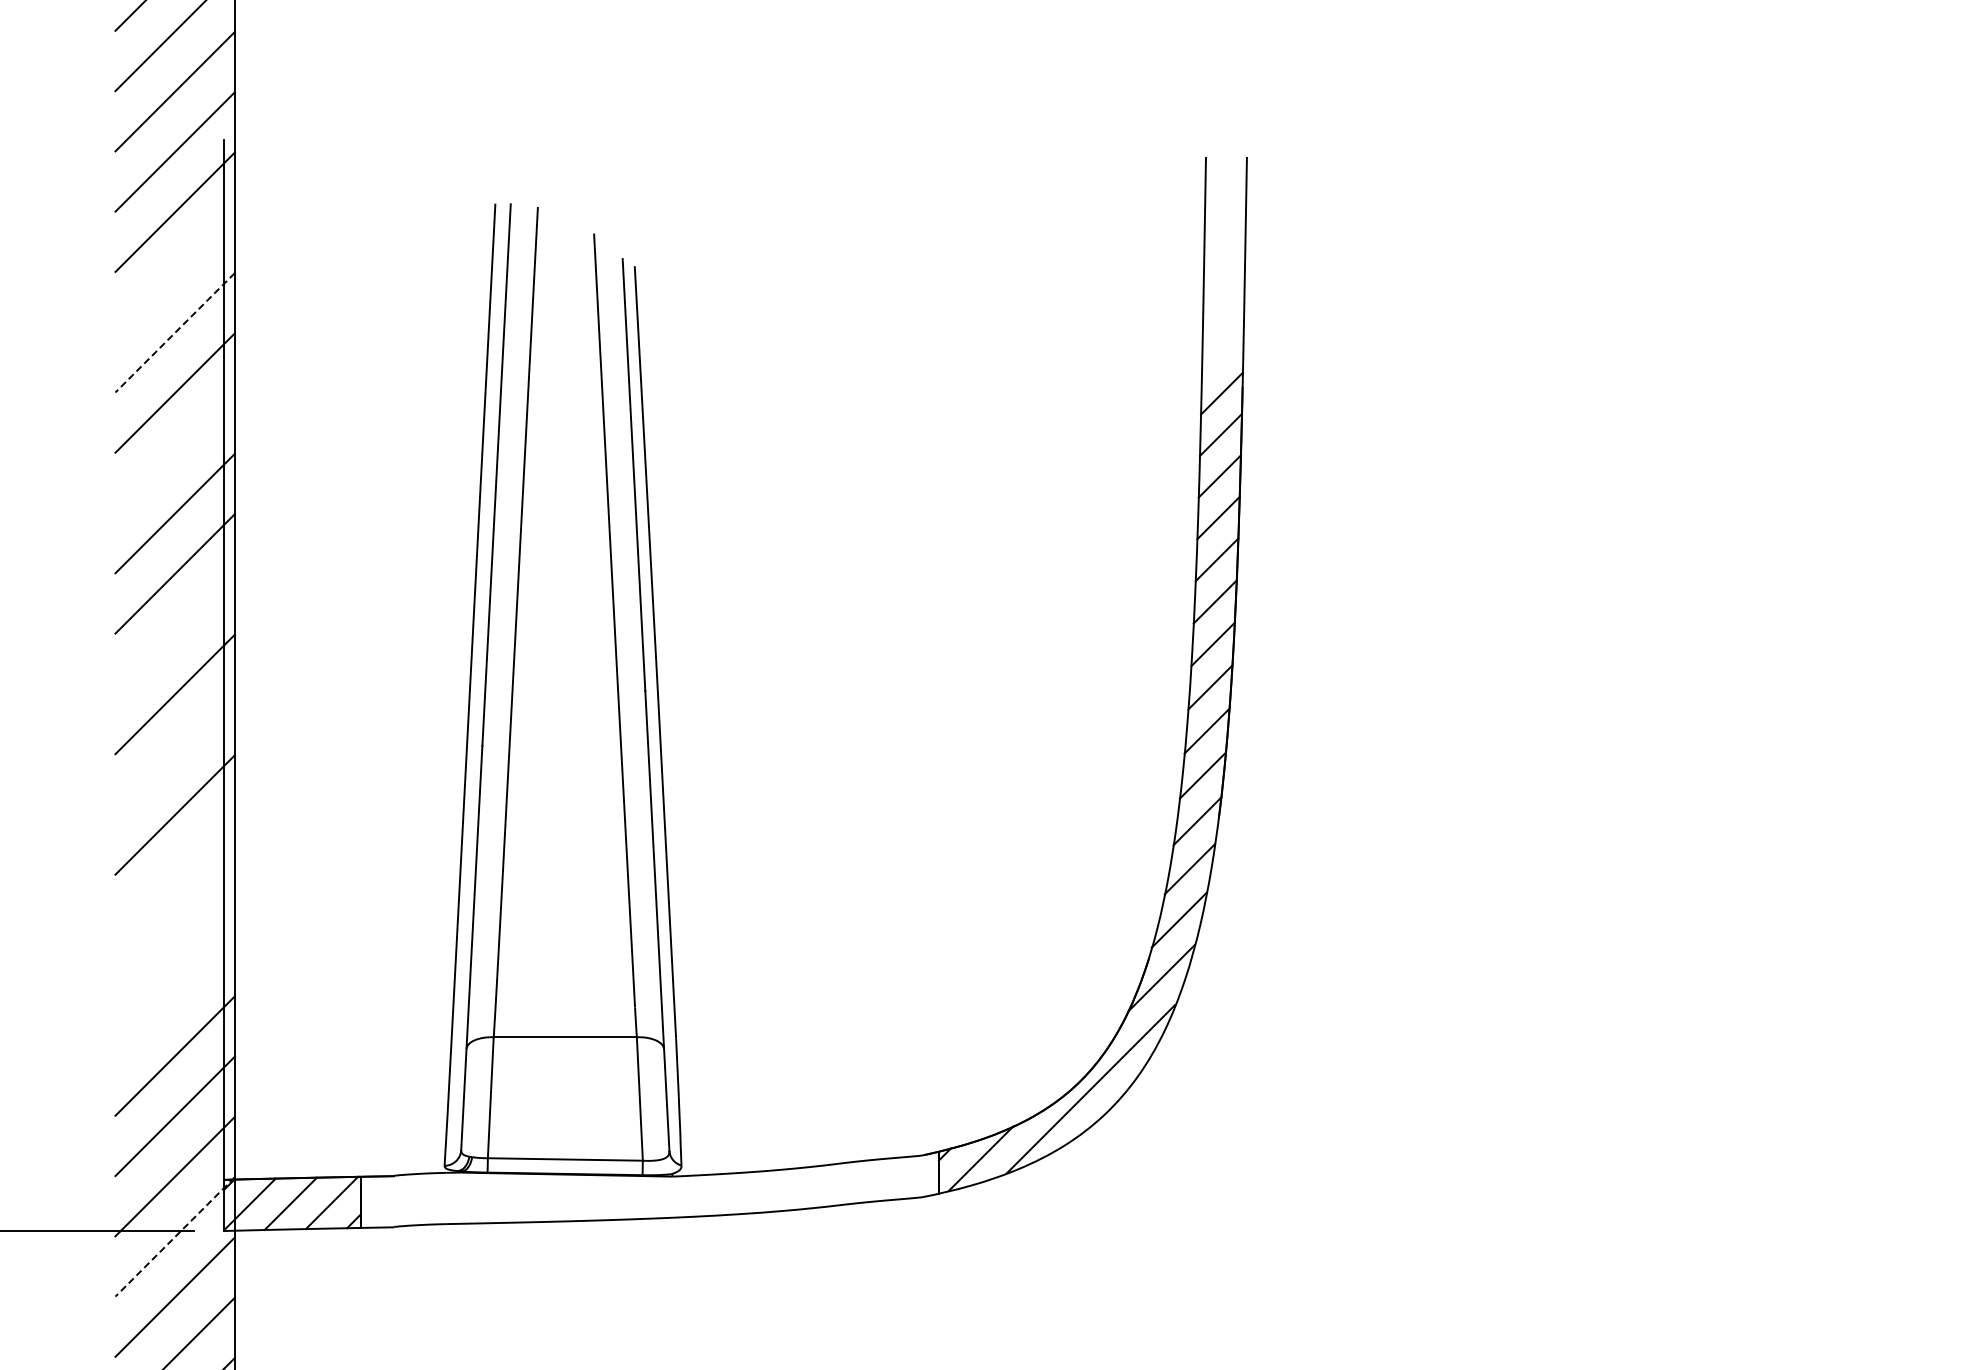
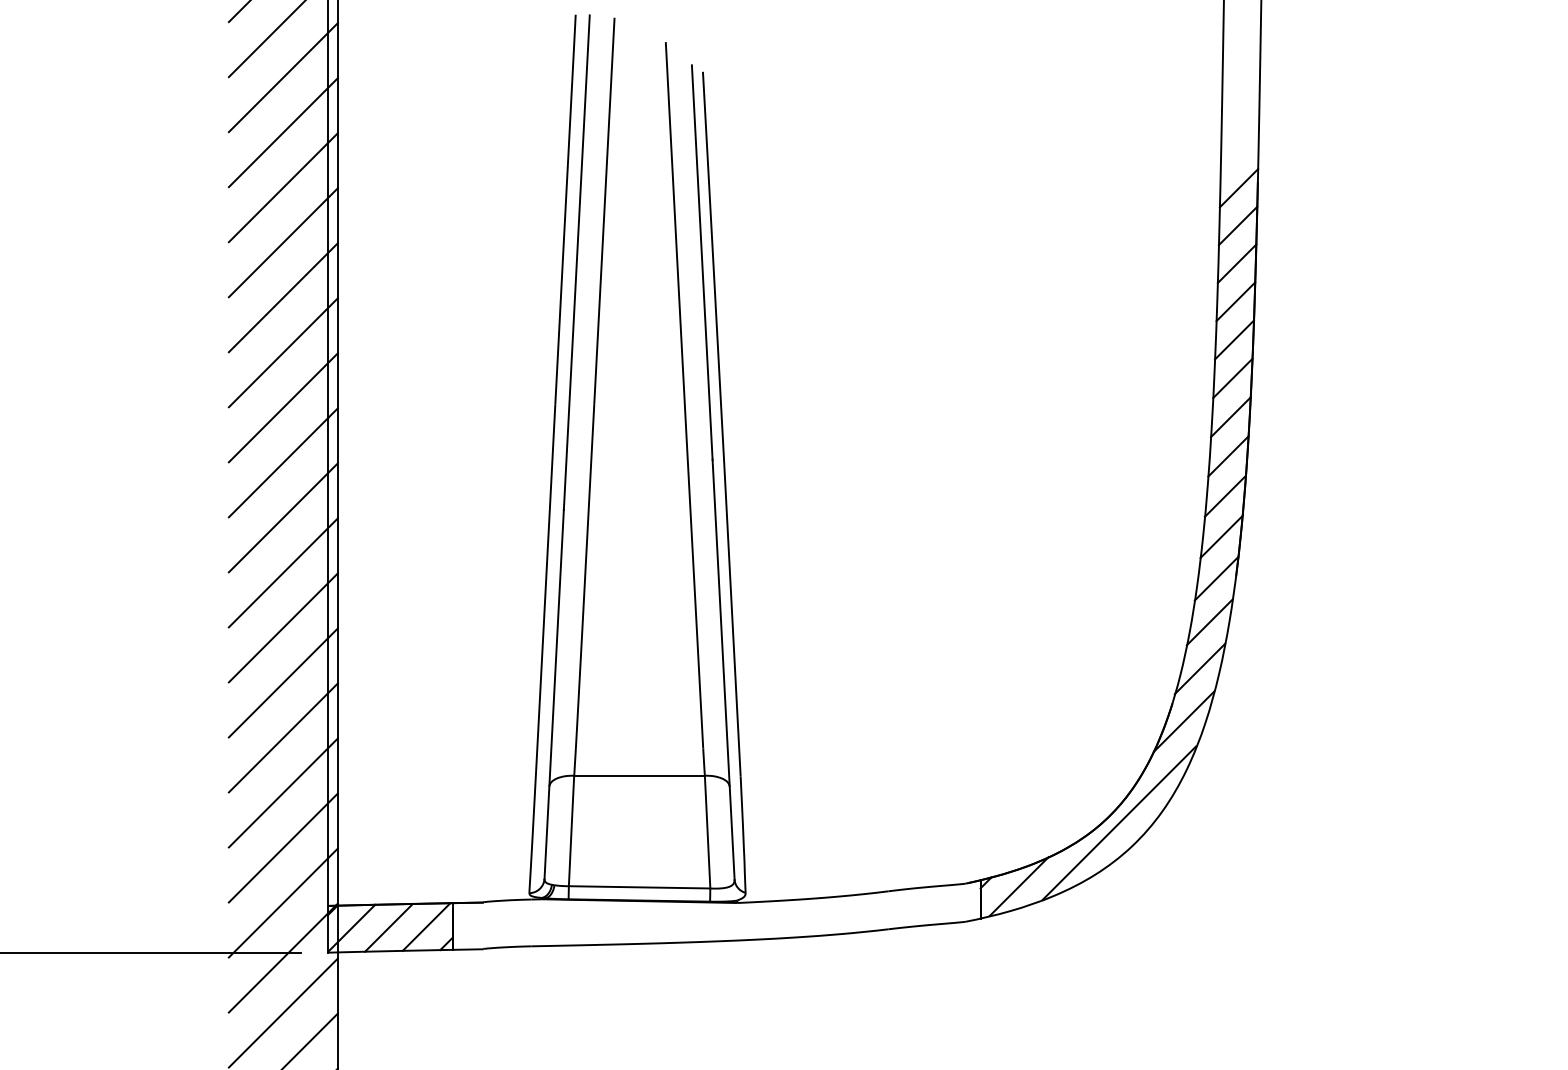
line: (174, 272) -> (282, 77), added
line: (174, 333) -> (282, 133), dashed -> solid
line: (174, 453) -> (282, 242), added
line: (174, 633) -> (282, 407), added
line: (174, 754) -> (282, 517), added
line: (174, 874) -> (282, 627), added
line: (174, 935) -> (282, 682), added
line: (174, 995) -> (282, 737), added
line: (174, 1237) -> (282, 958), dashed -> solid

